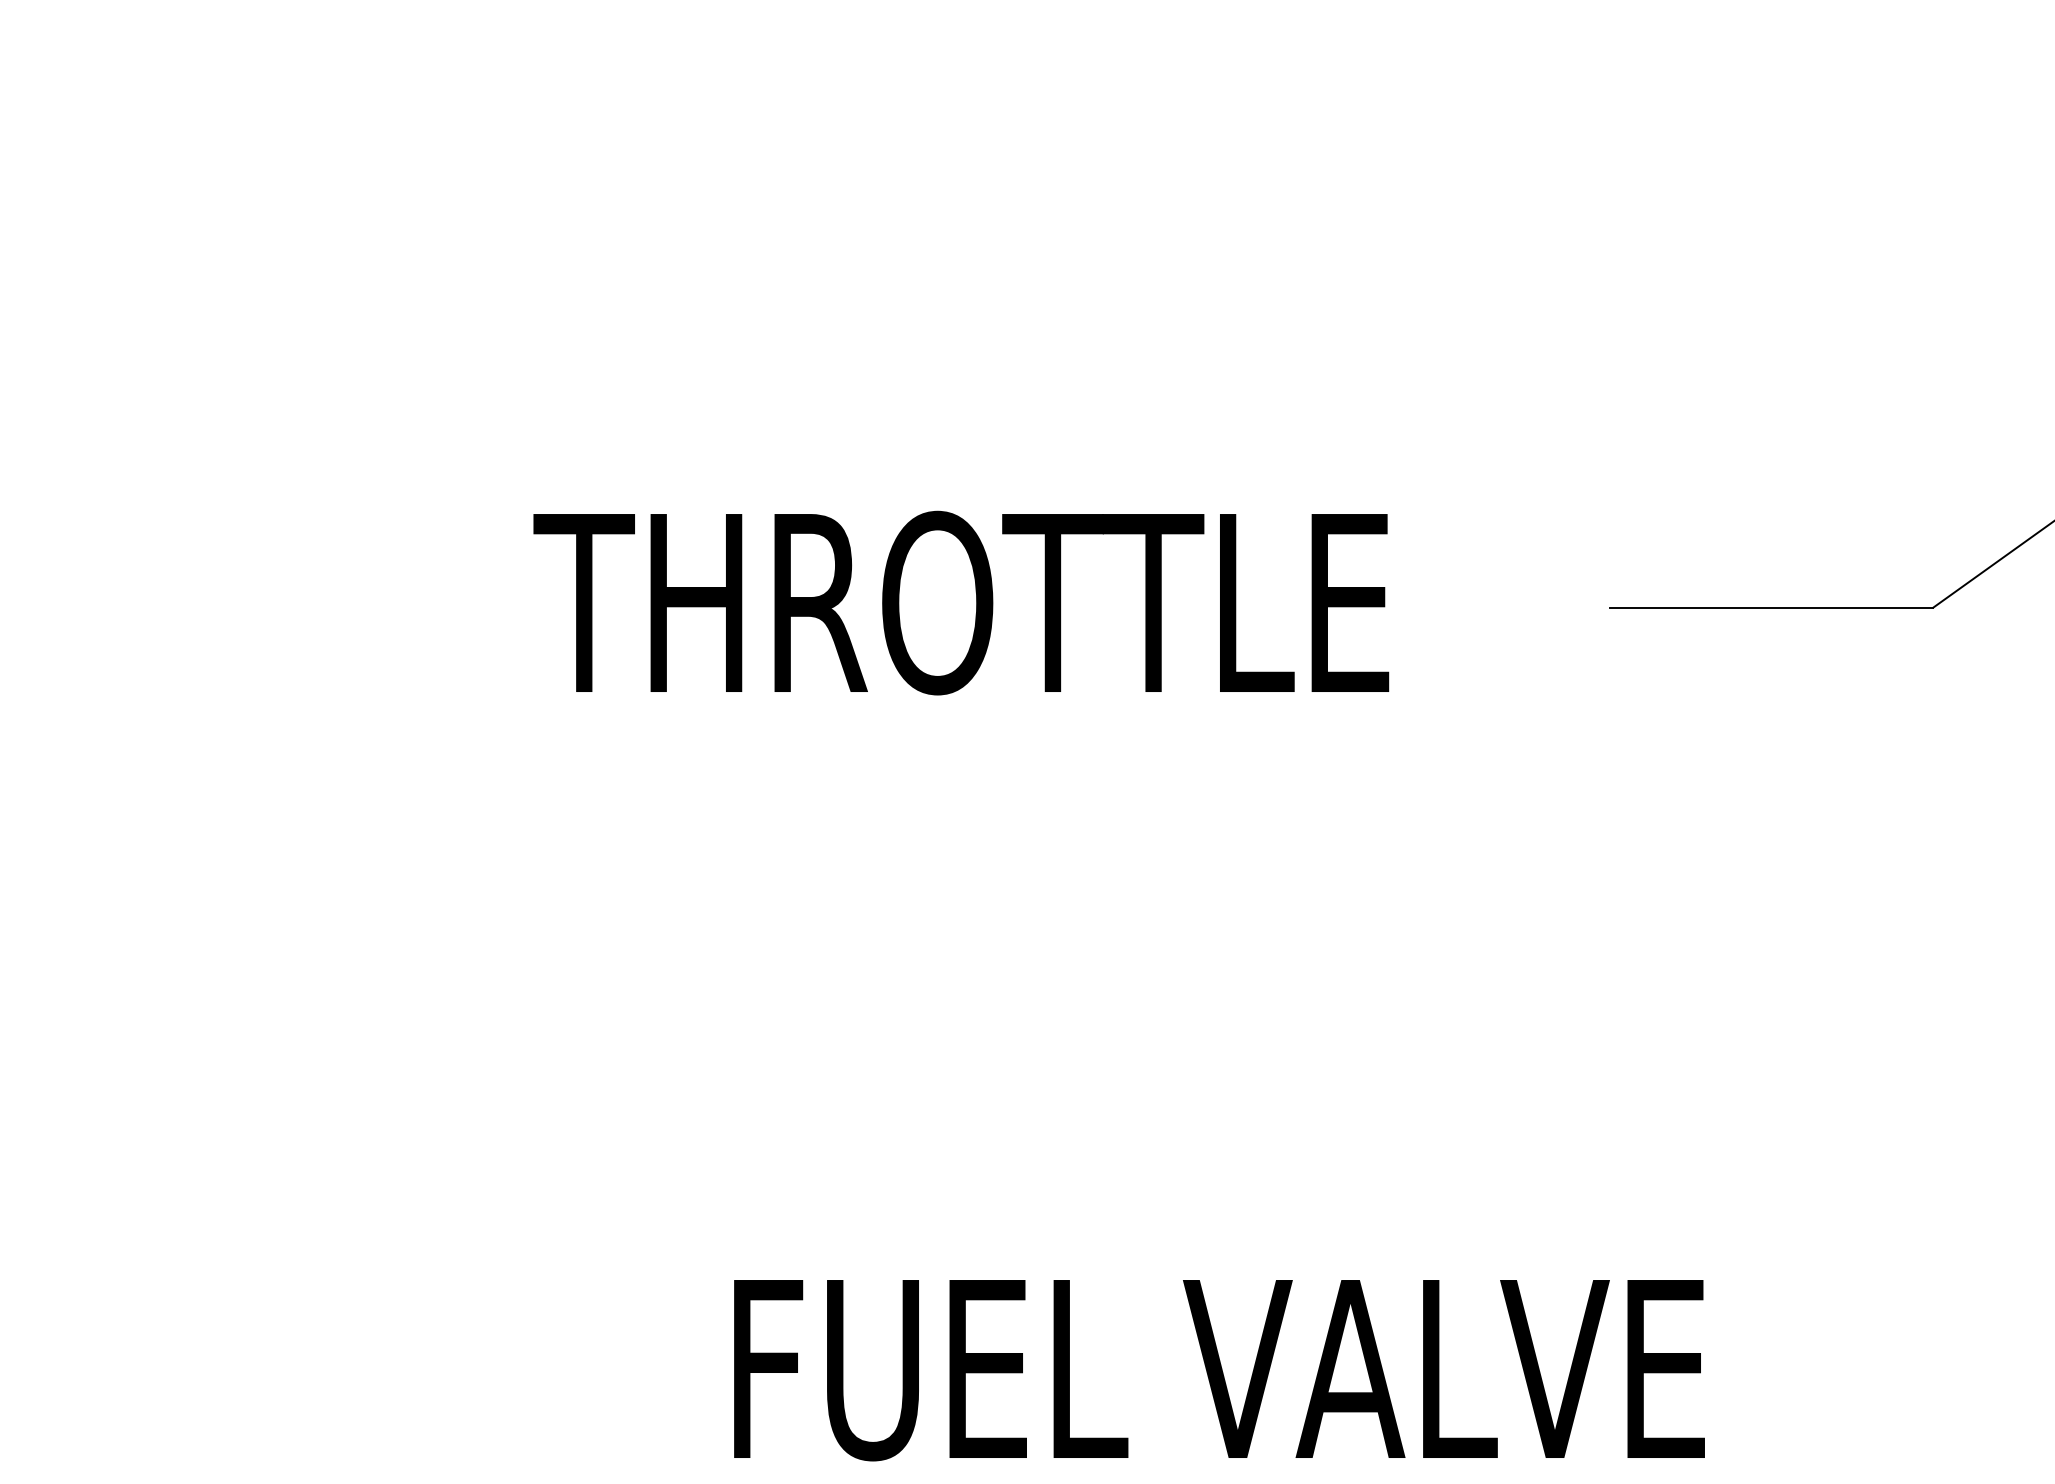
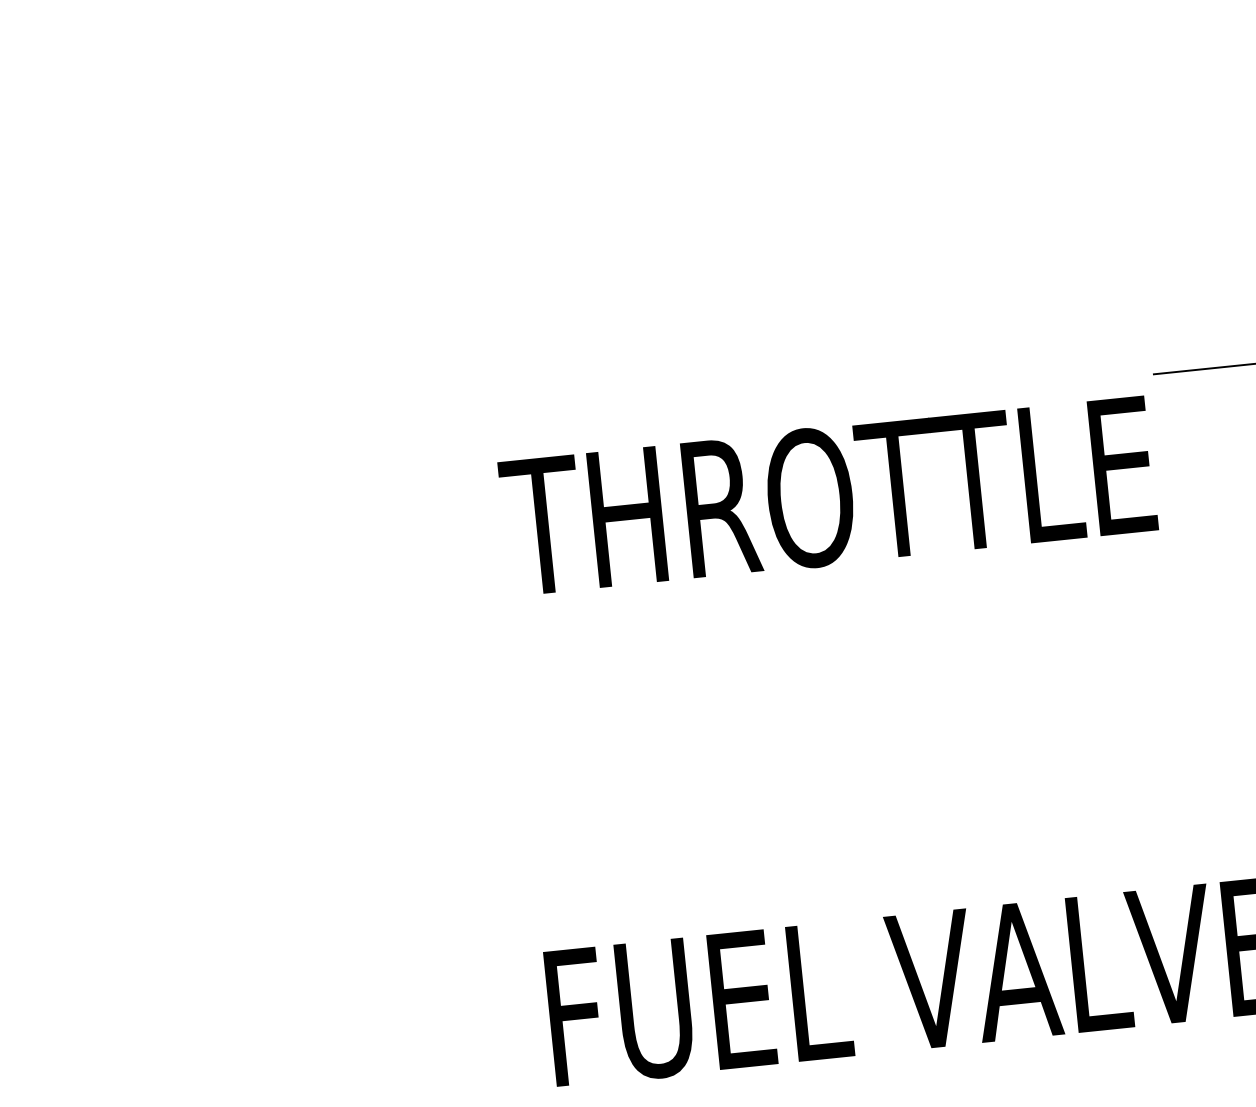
text: (961, 602) -> (828, 495), moved

